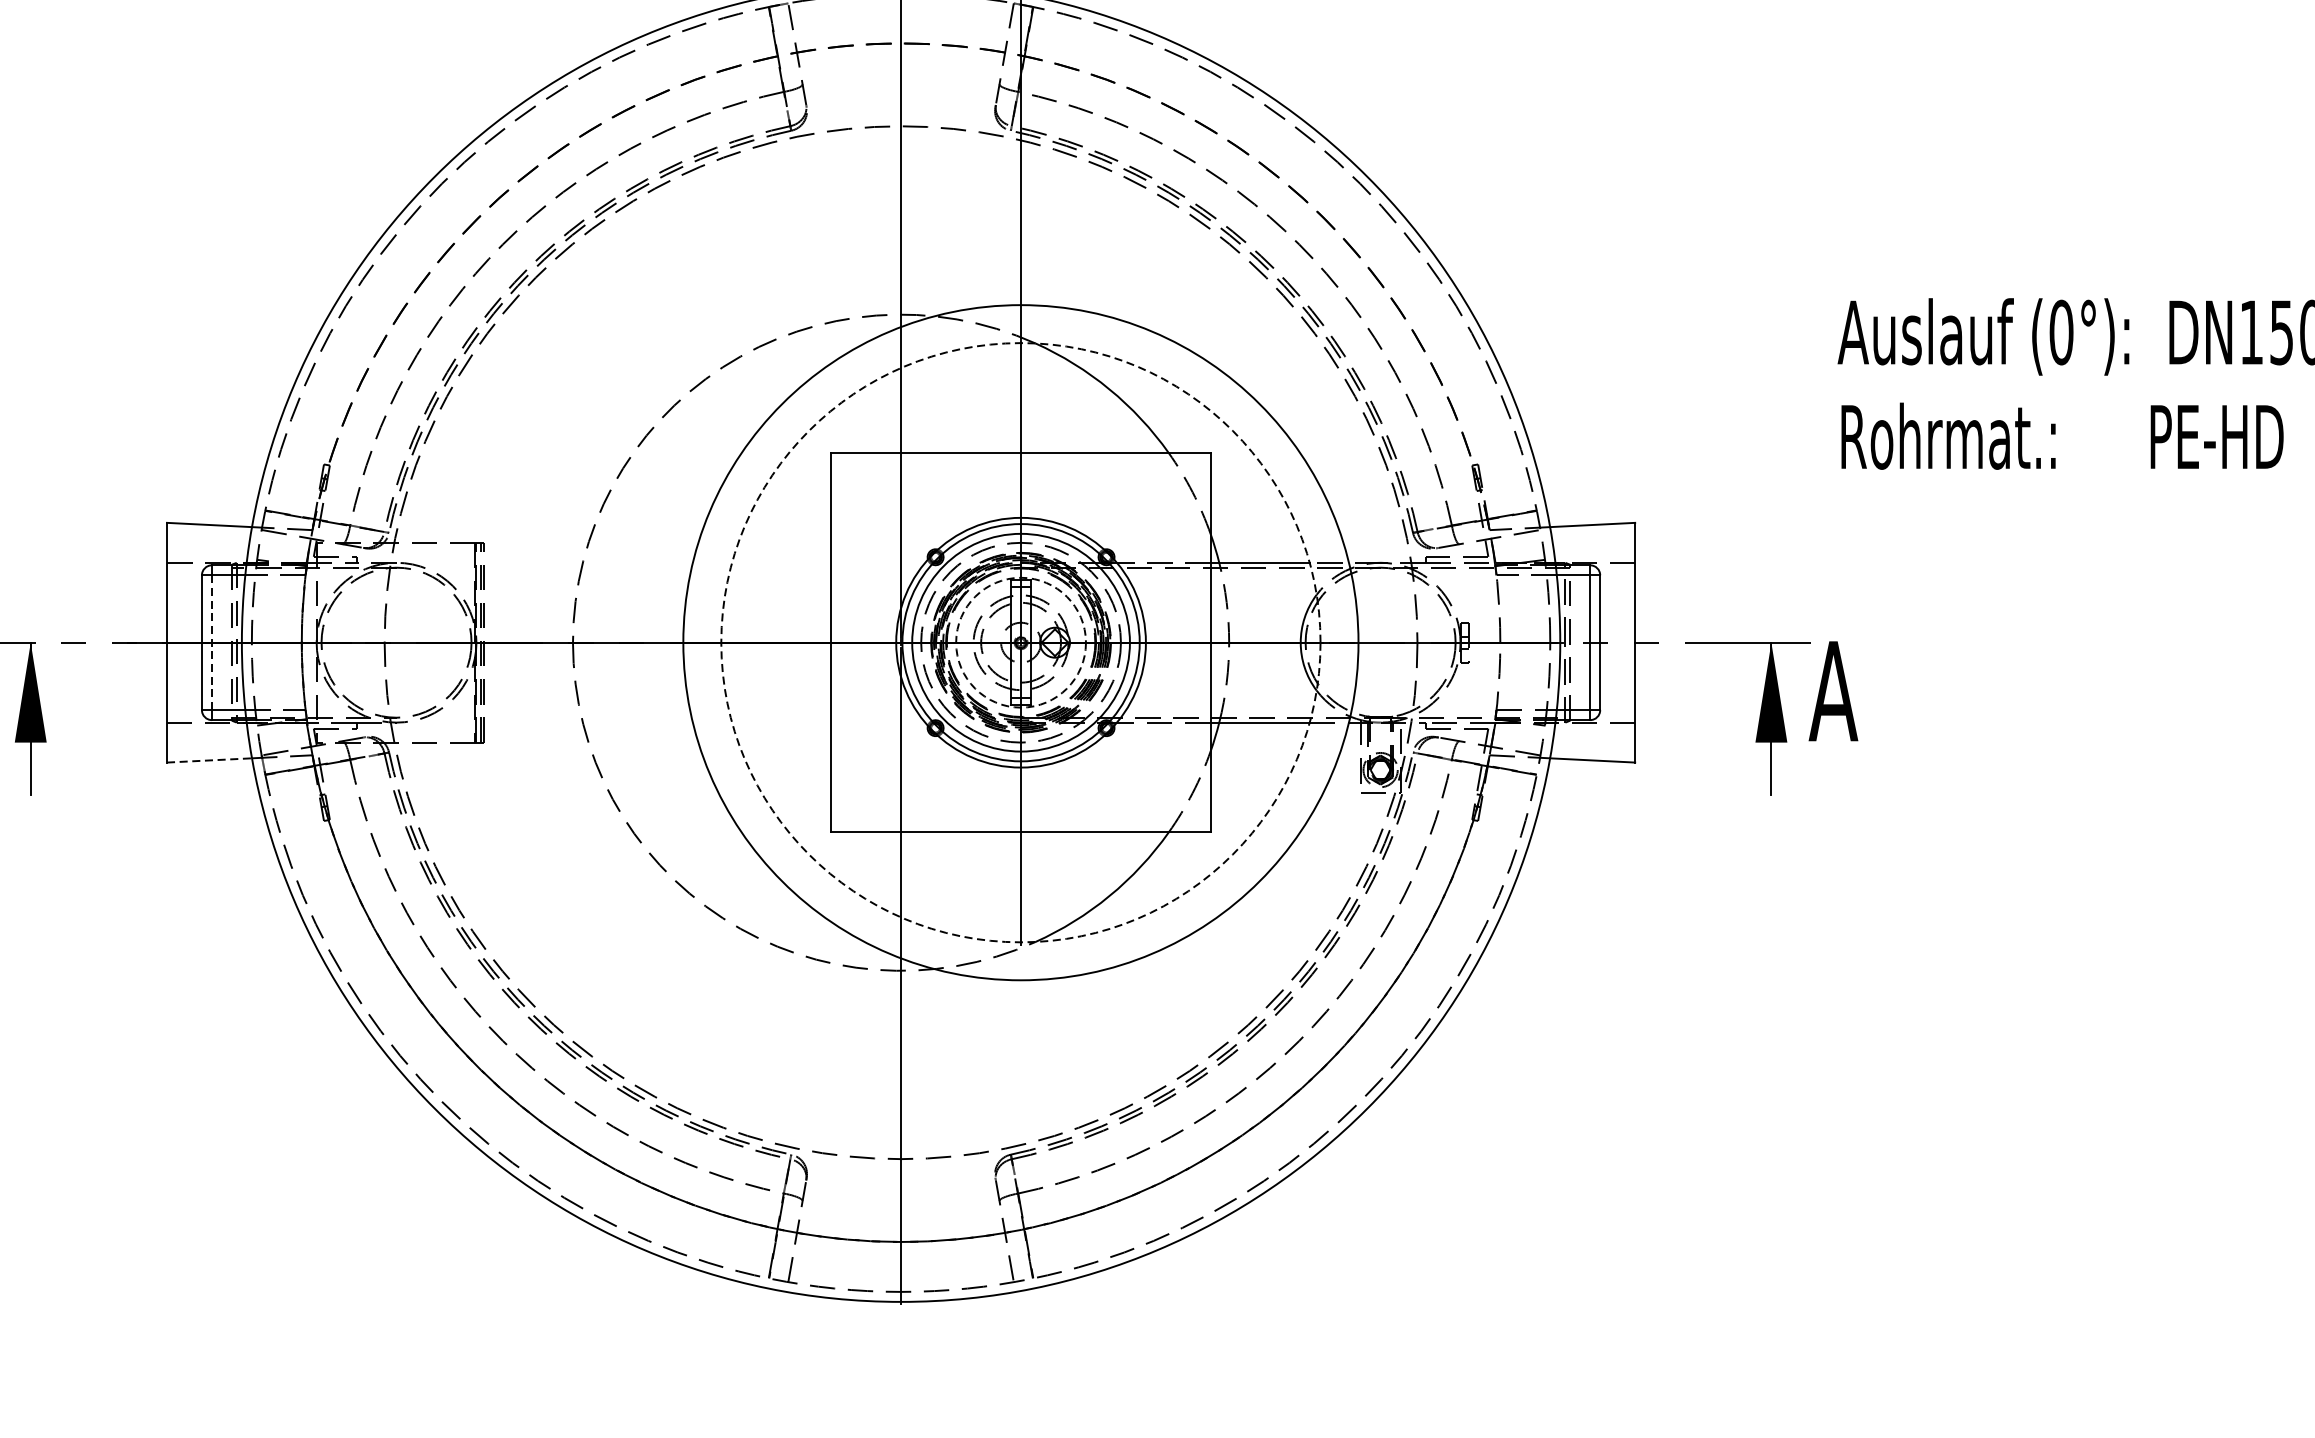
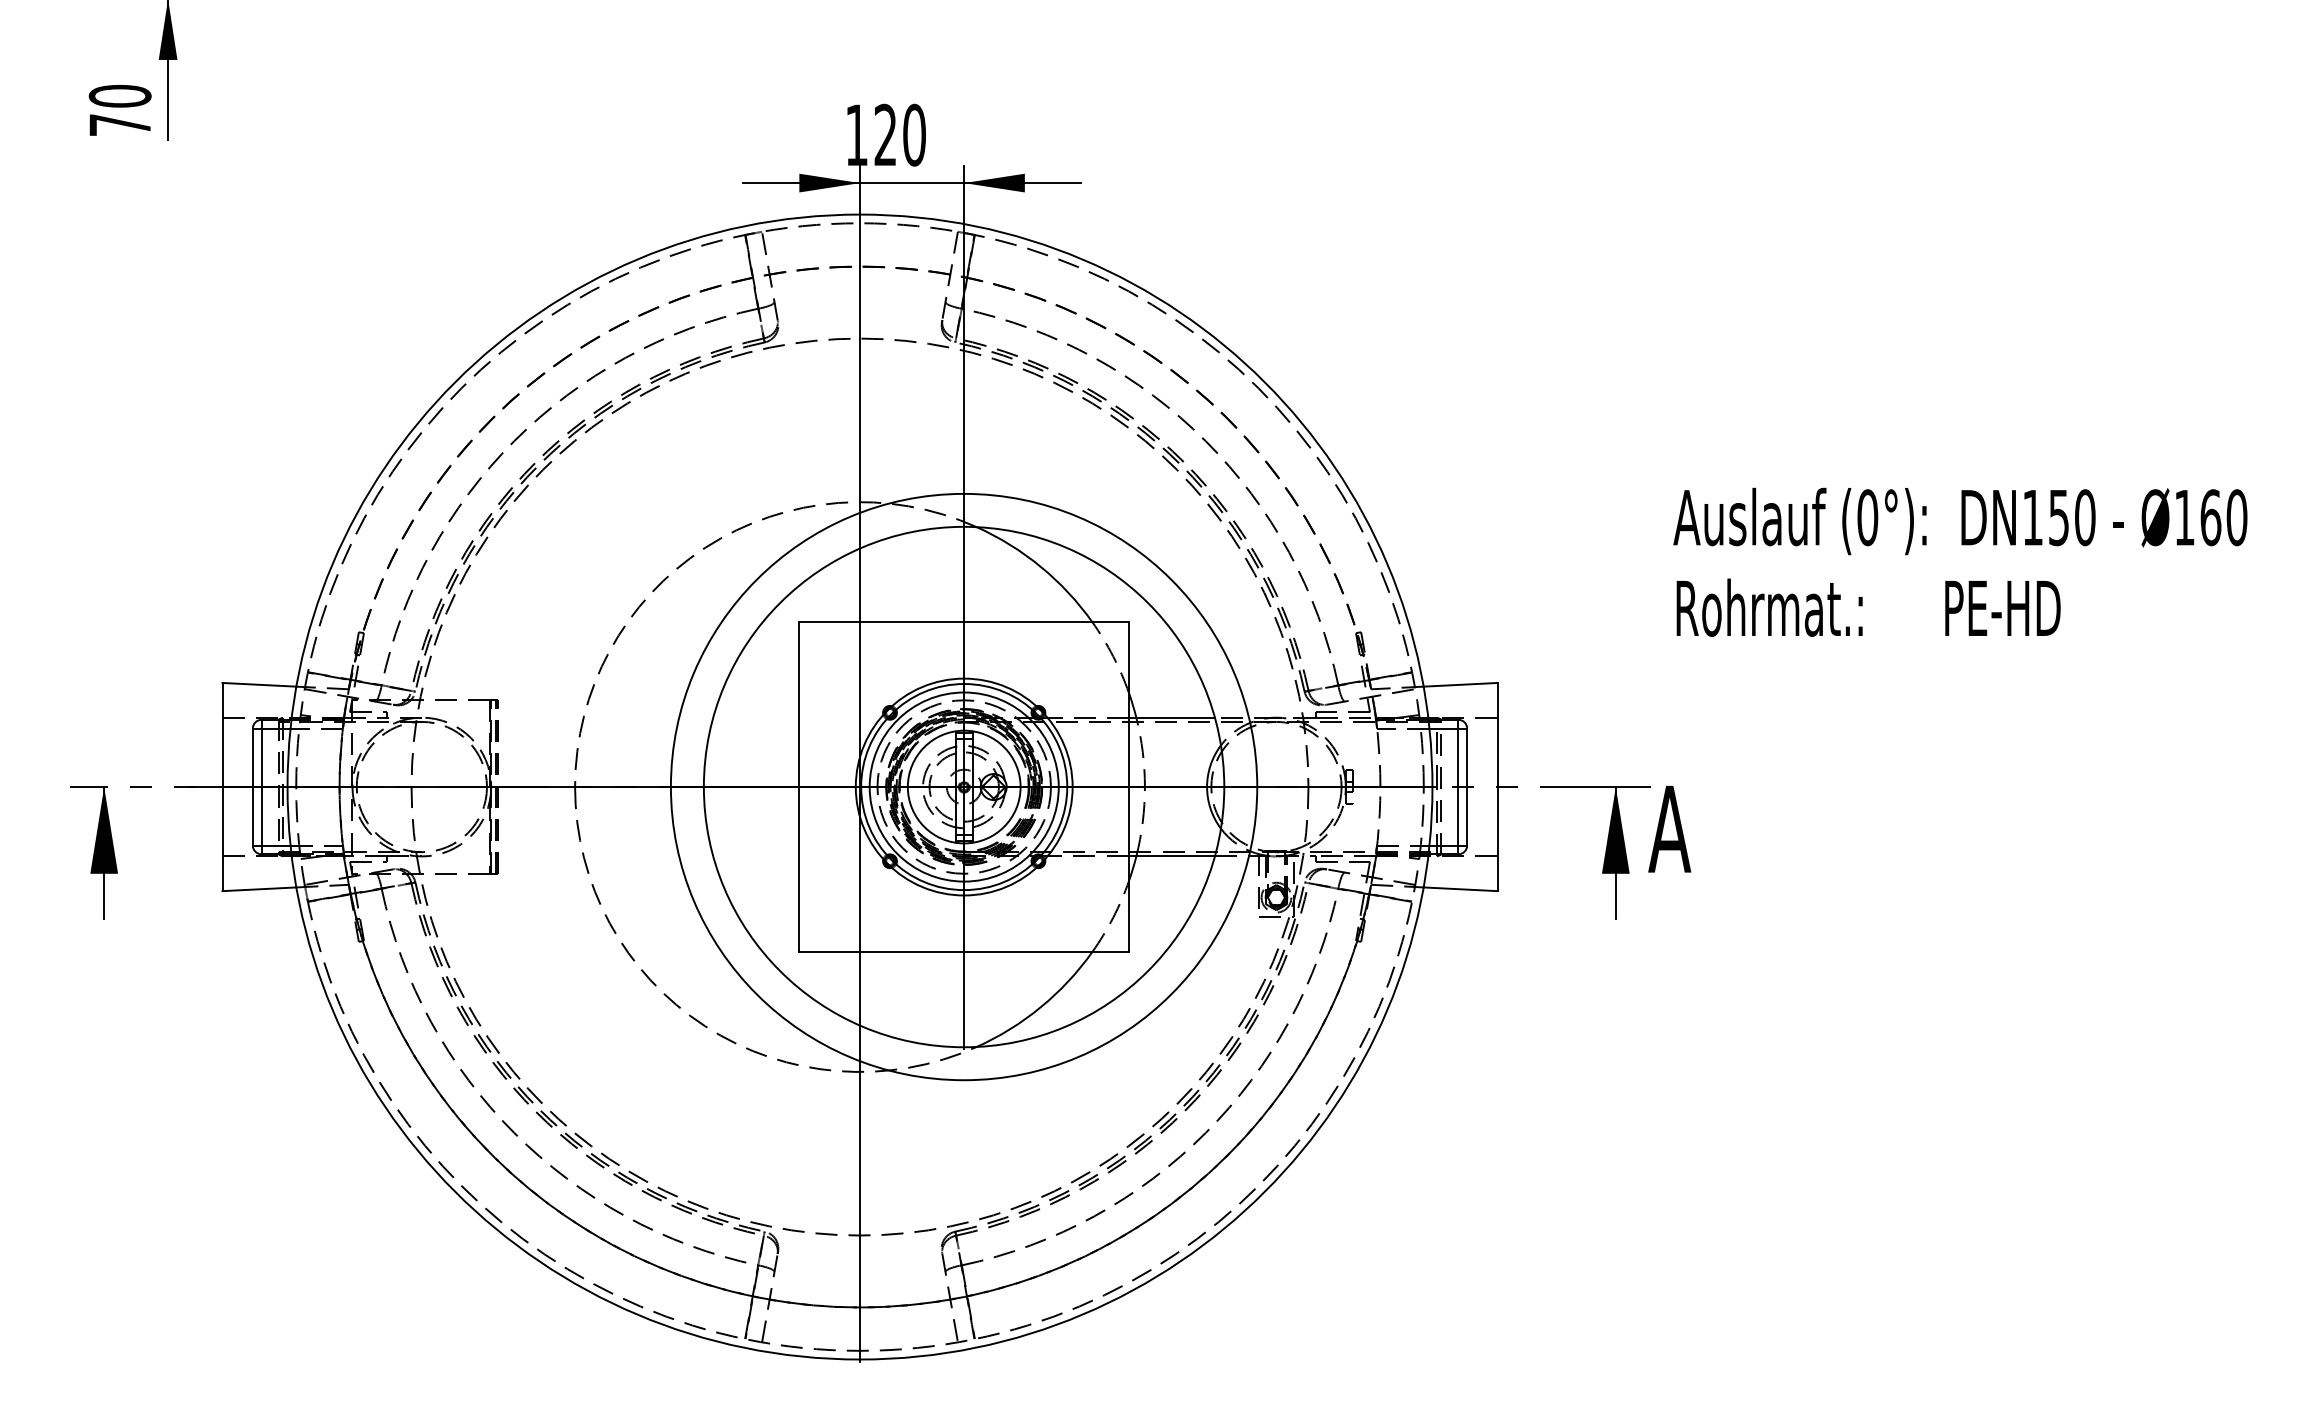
circle: (1020, 642) -> (963, 786), dashed -> solid
circle: (1020, 642) -> (963, 786), dashed -> solid
line: (211, 643) -> (261, 787), dashed -> solid
line: (209, 760) -> (259, 889), dashed -> solid

